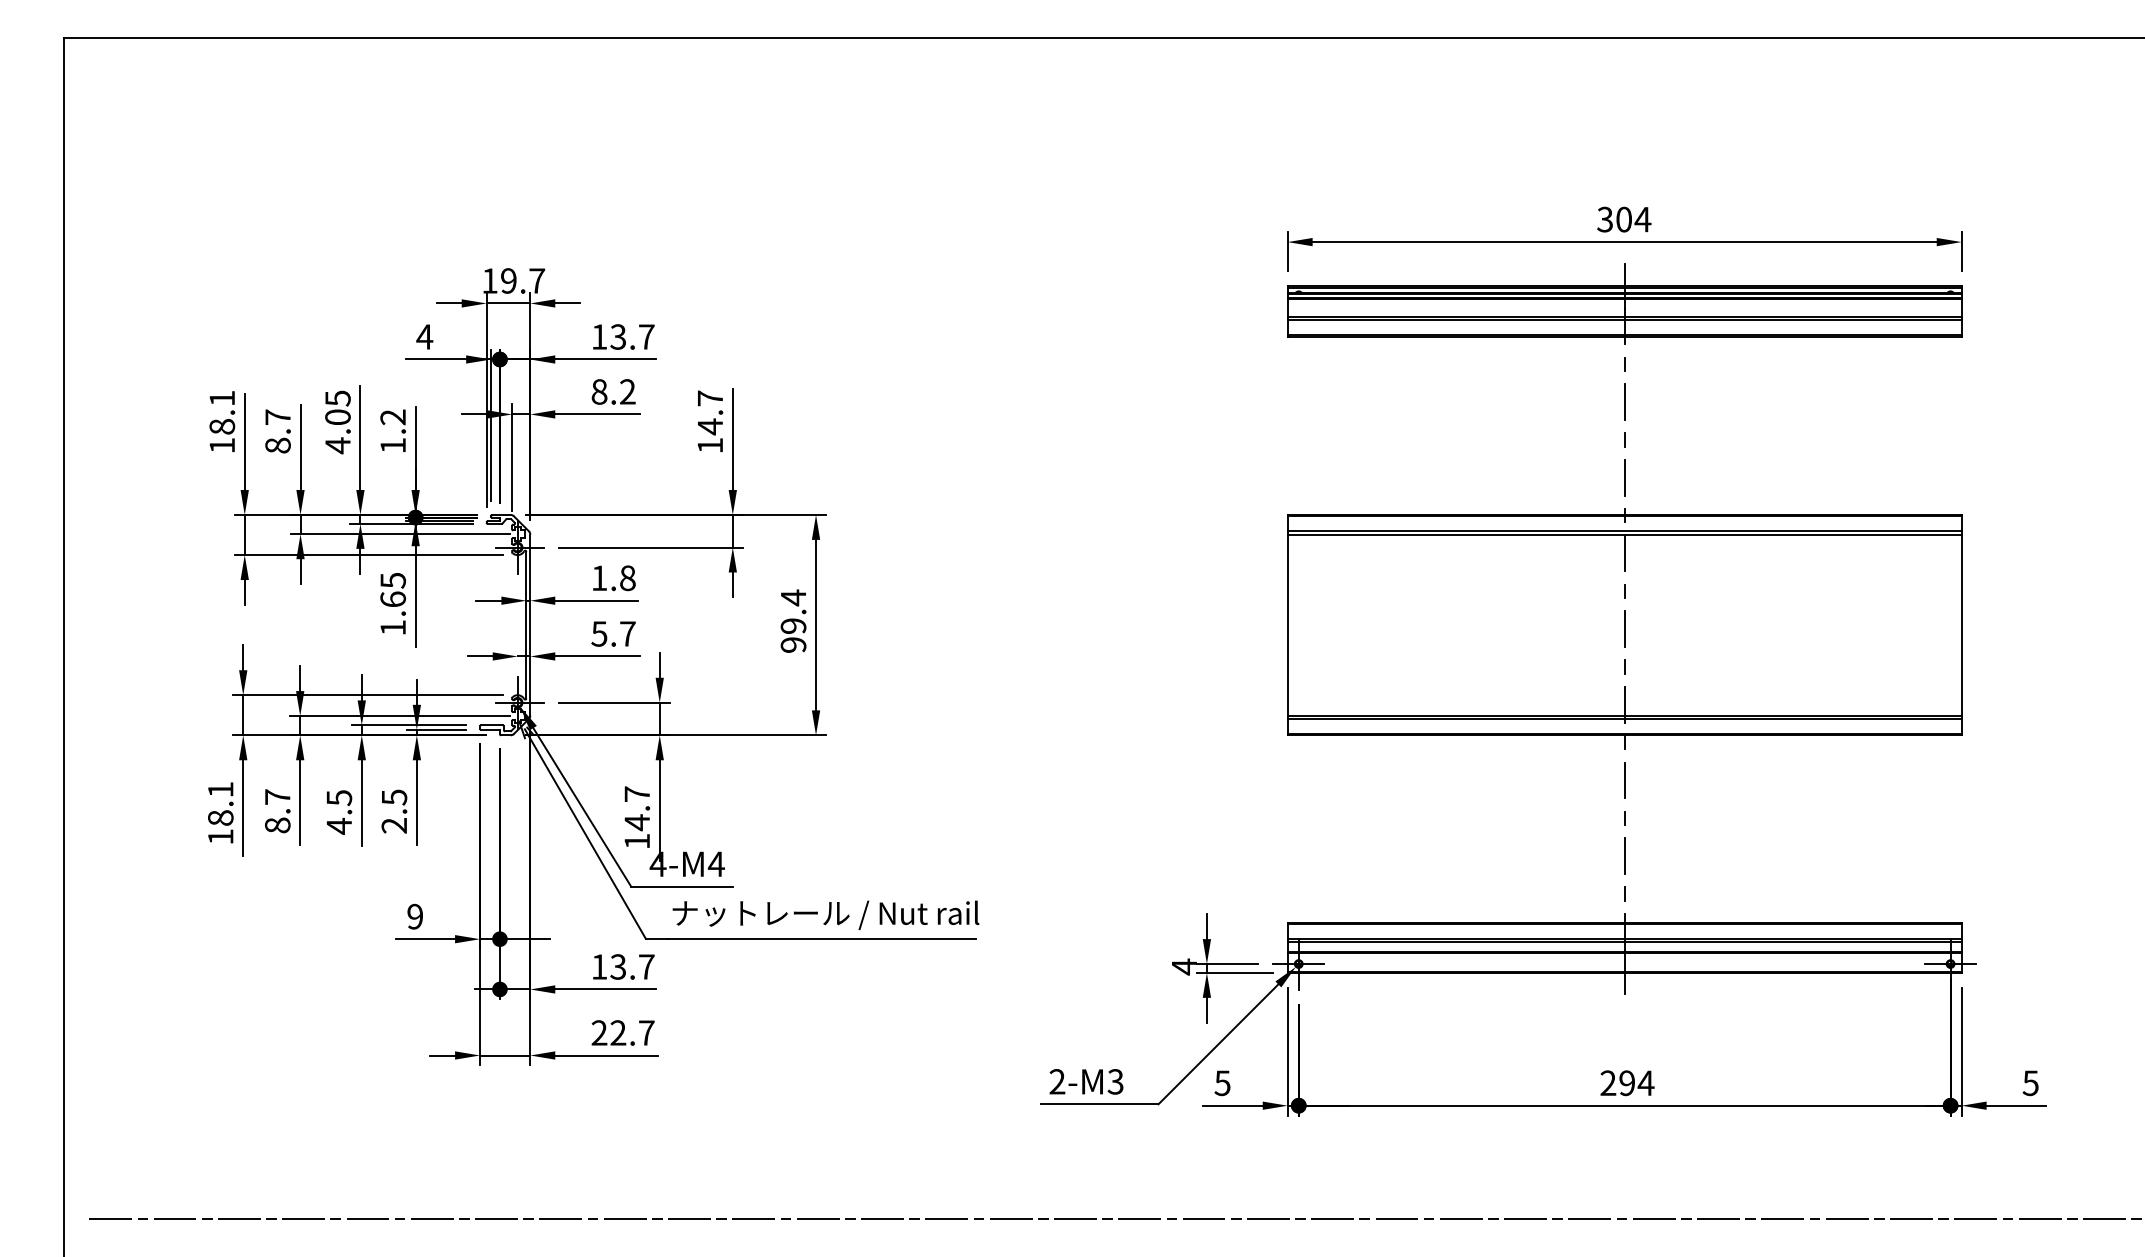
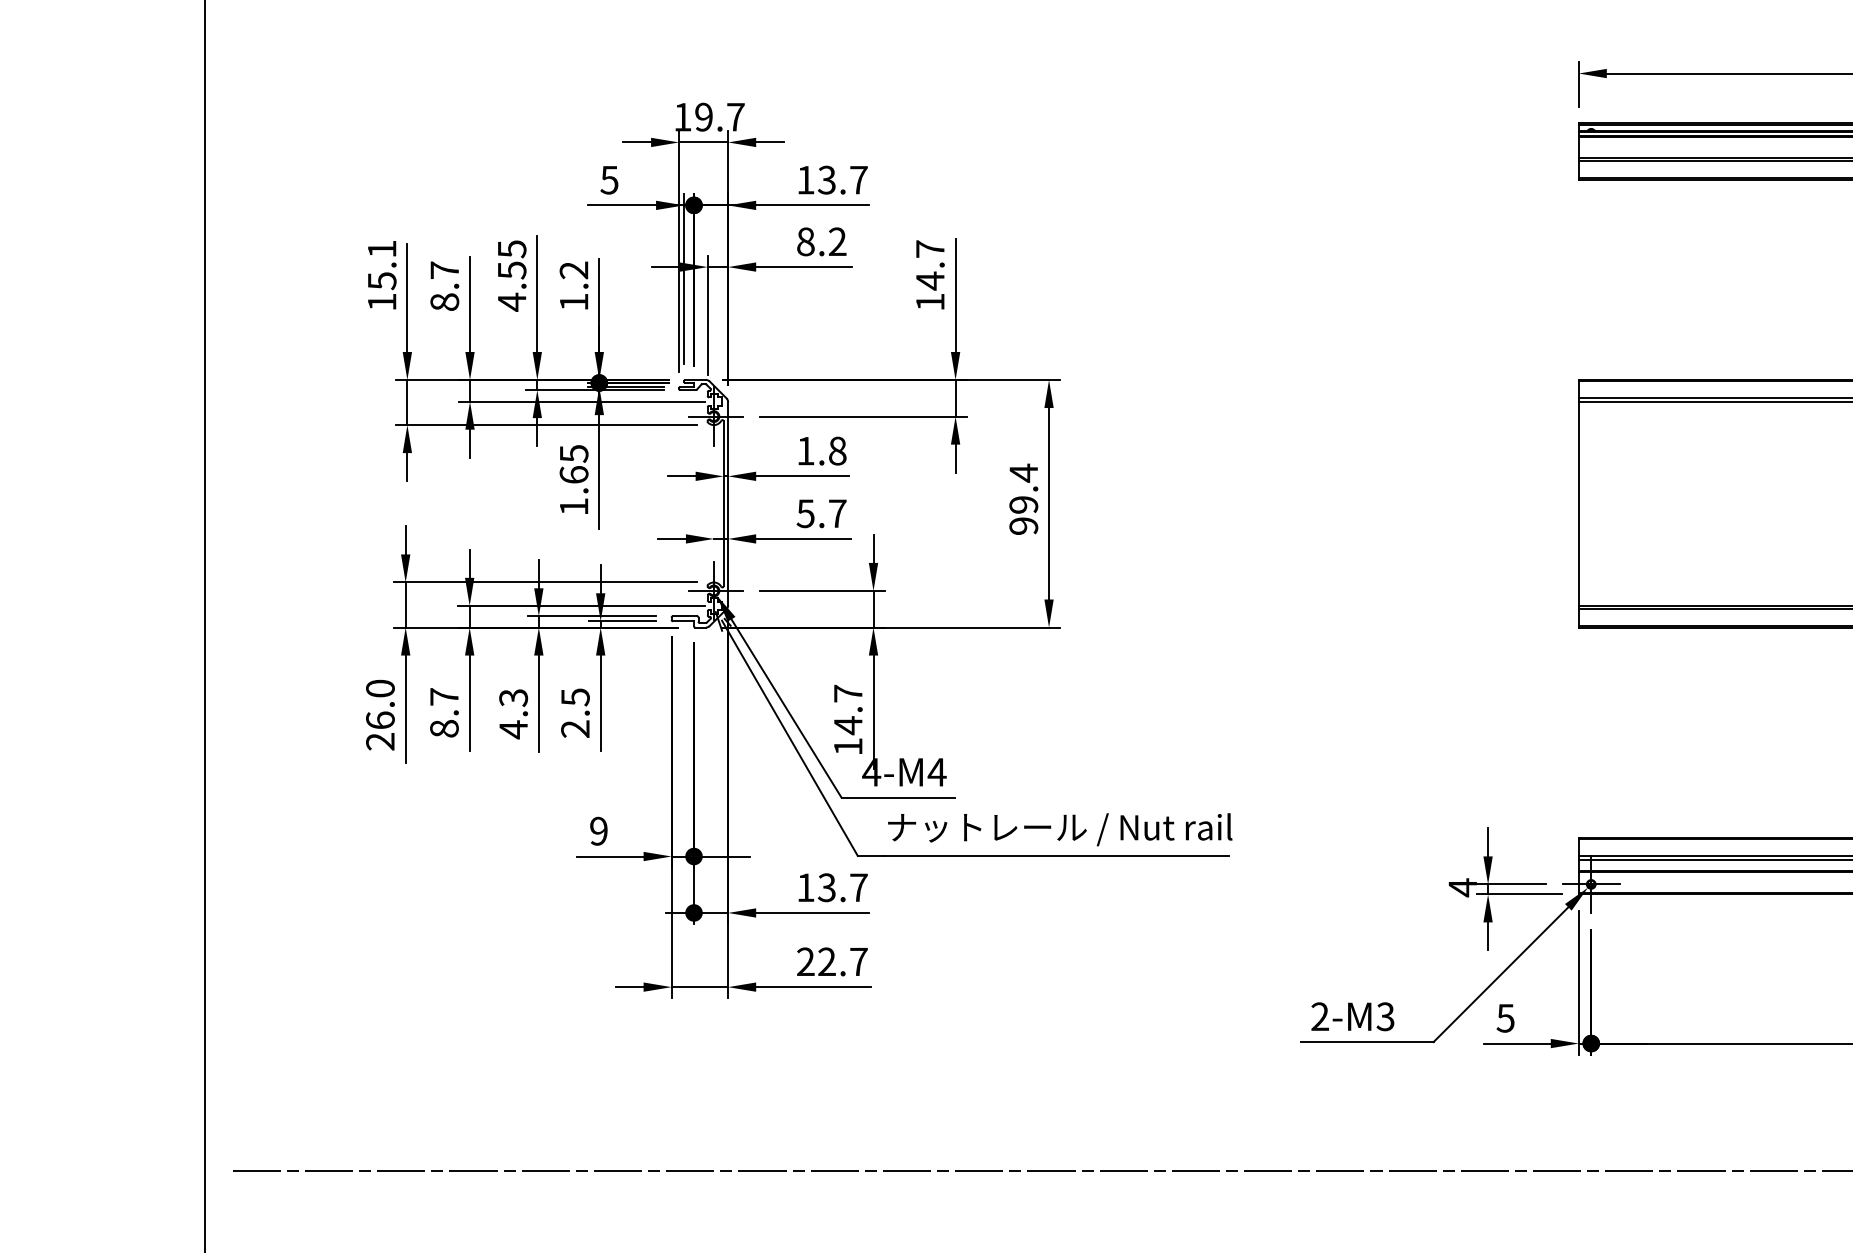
text: (424, 336) -> (609, 179), 4 -> 5
text: (337, 417) -> (511, 270), 4.05 -> 4.55
text: (222, 426) -> (382, 280), 18.1 -> 15.1
text: (338, 797) -> (512, 697), 4.5 -> 4.3
text: (220, 813) -> (380, 715), 18.1 -> 26.0

